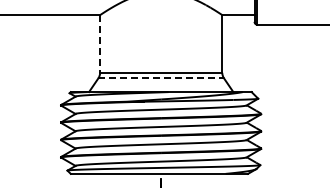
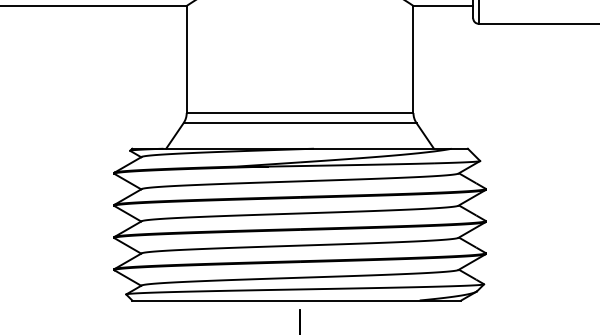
line: (100, 43) -> (187, 58), dashed -> solid
line: (161, 78) -> (300, 123), dashed -> solid

